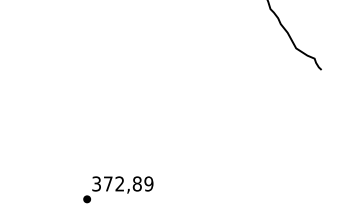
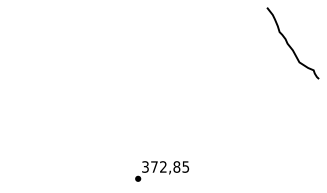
text: (148, 183) -> (185, 166), 372,89 -> 372,85

